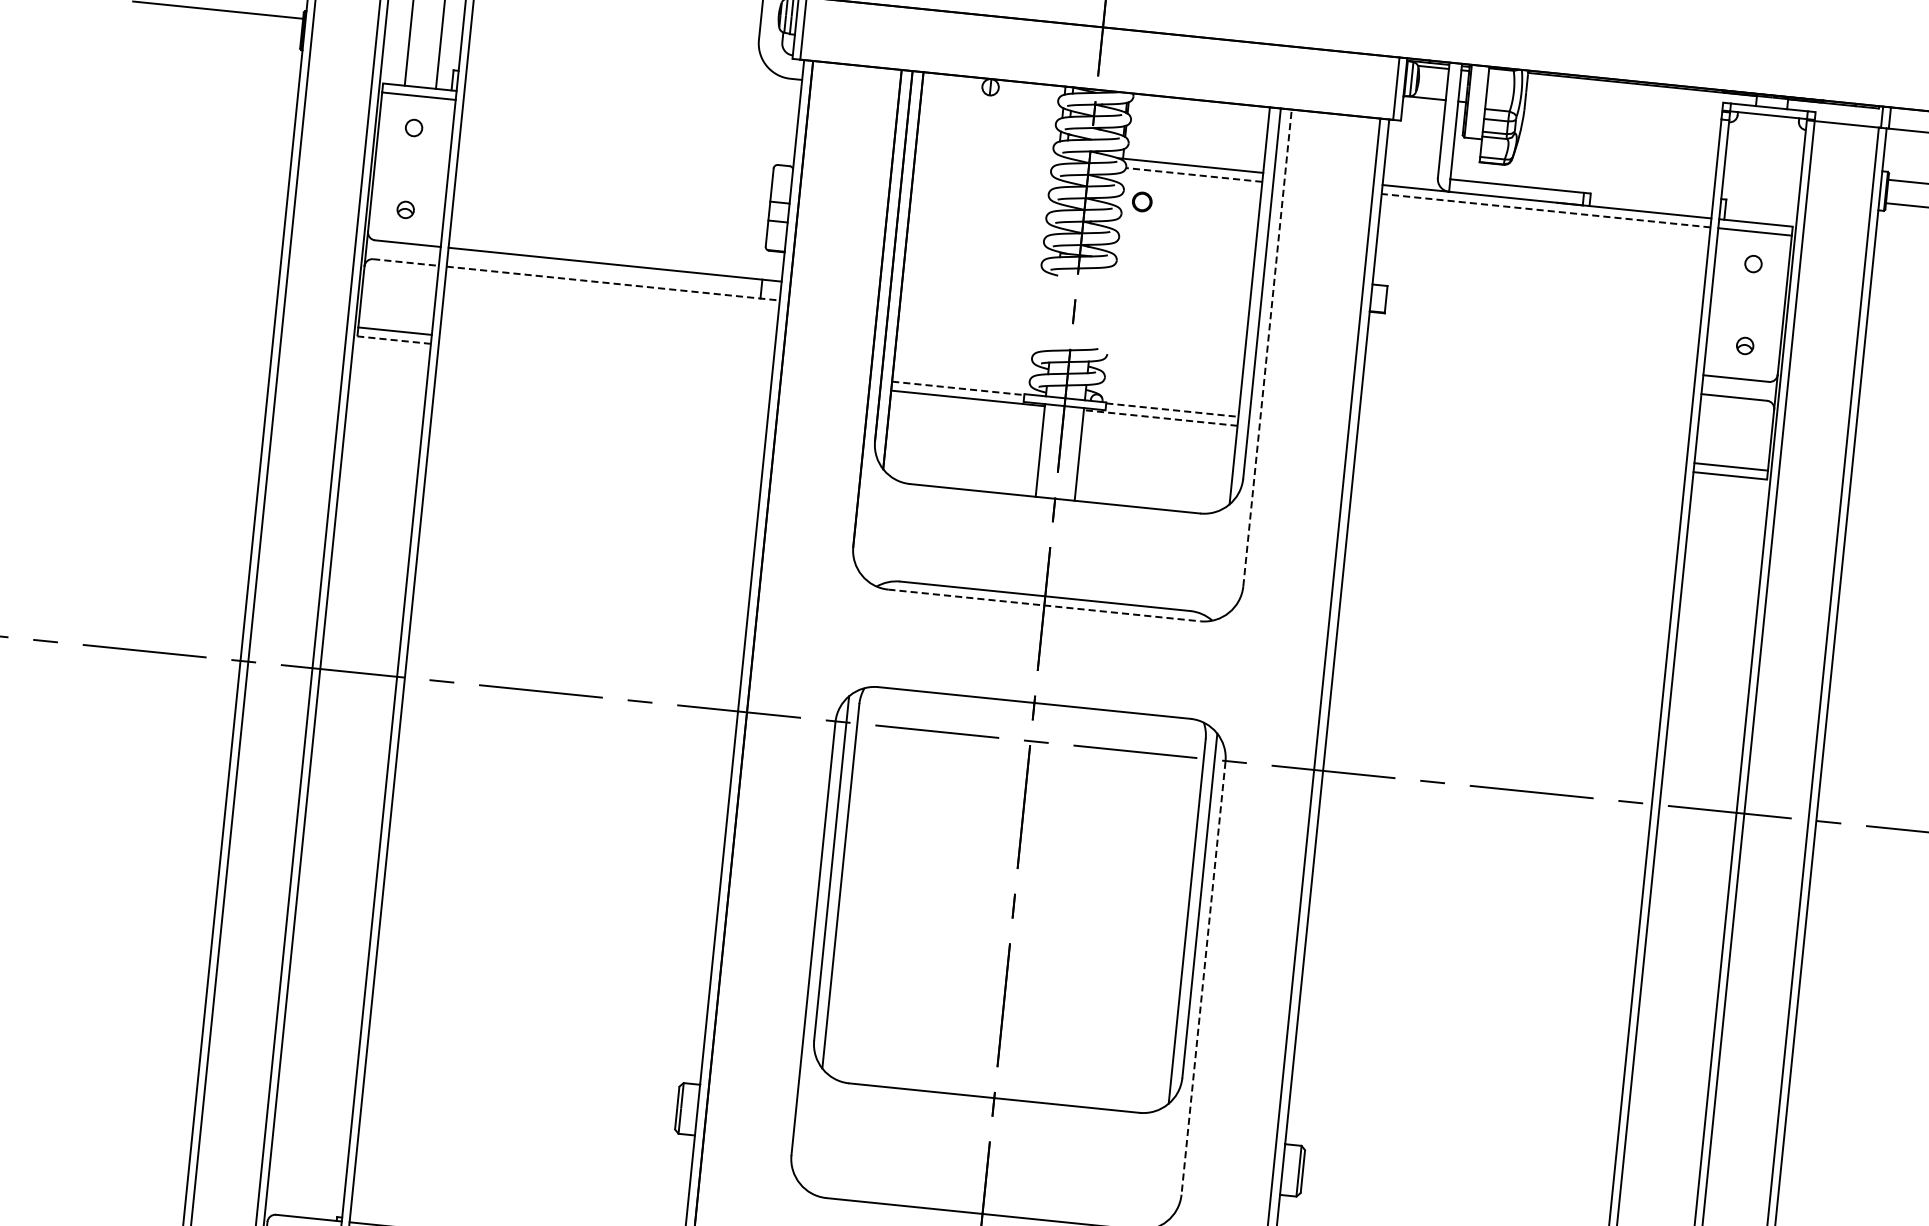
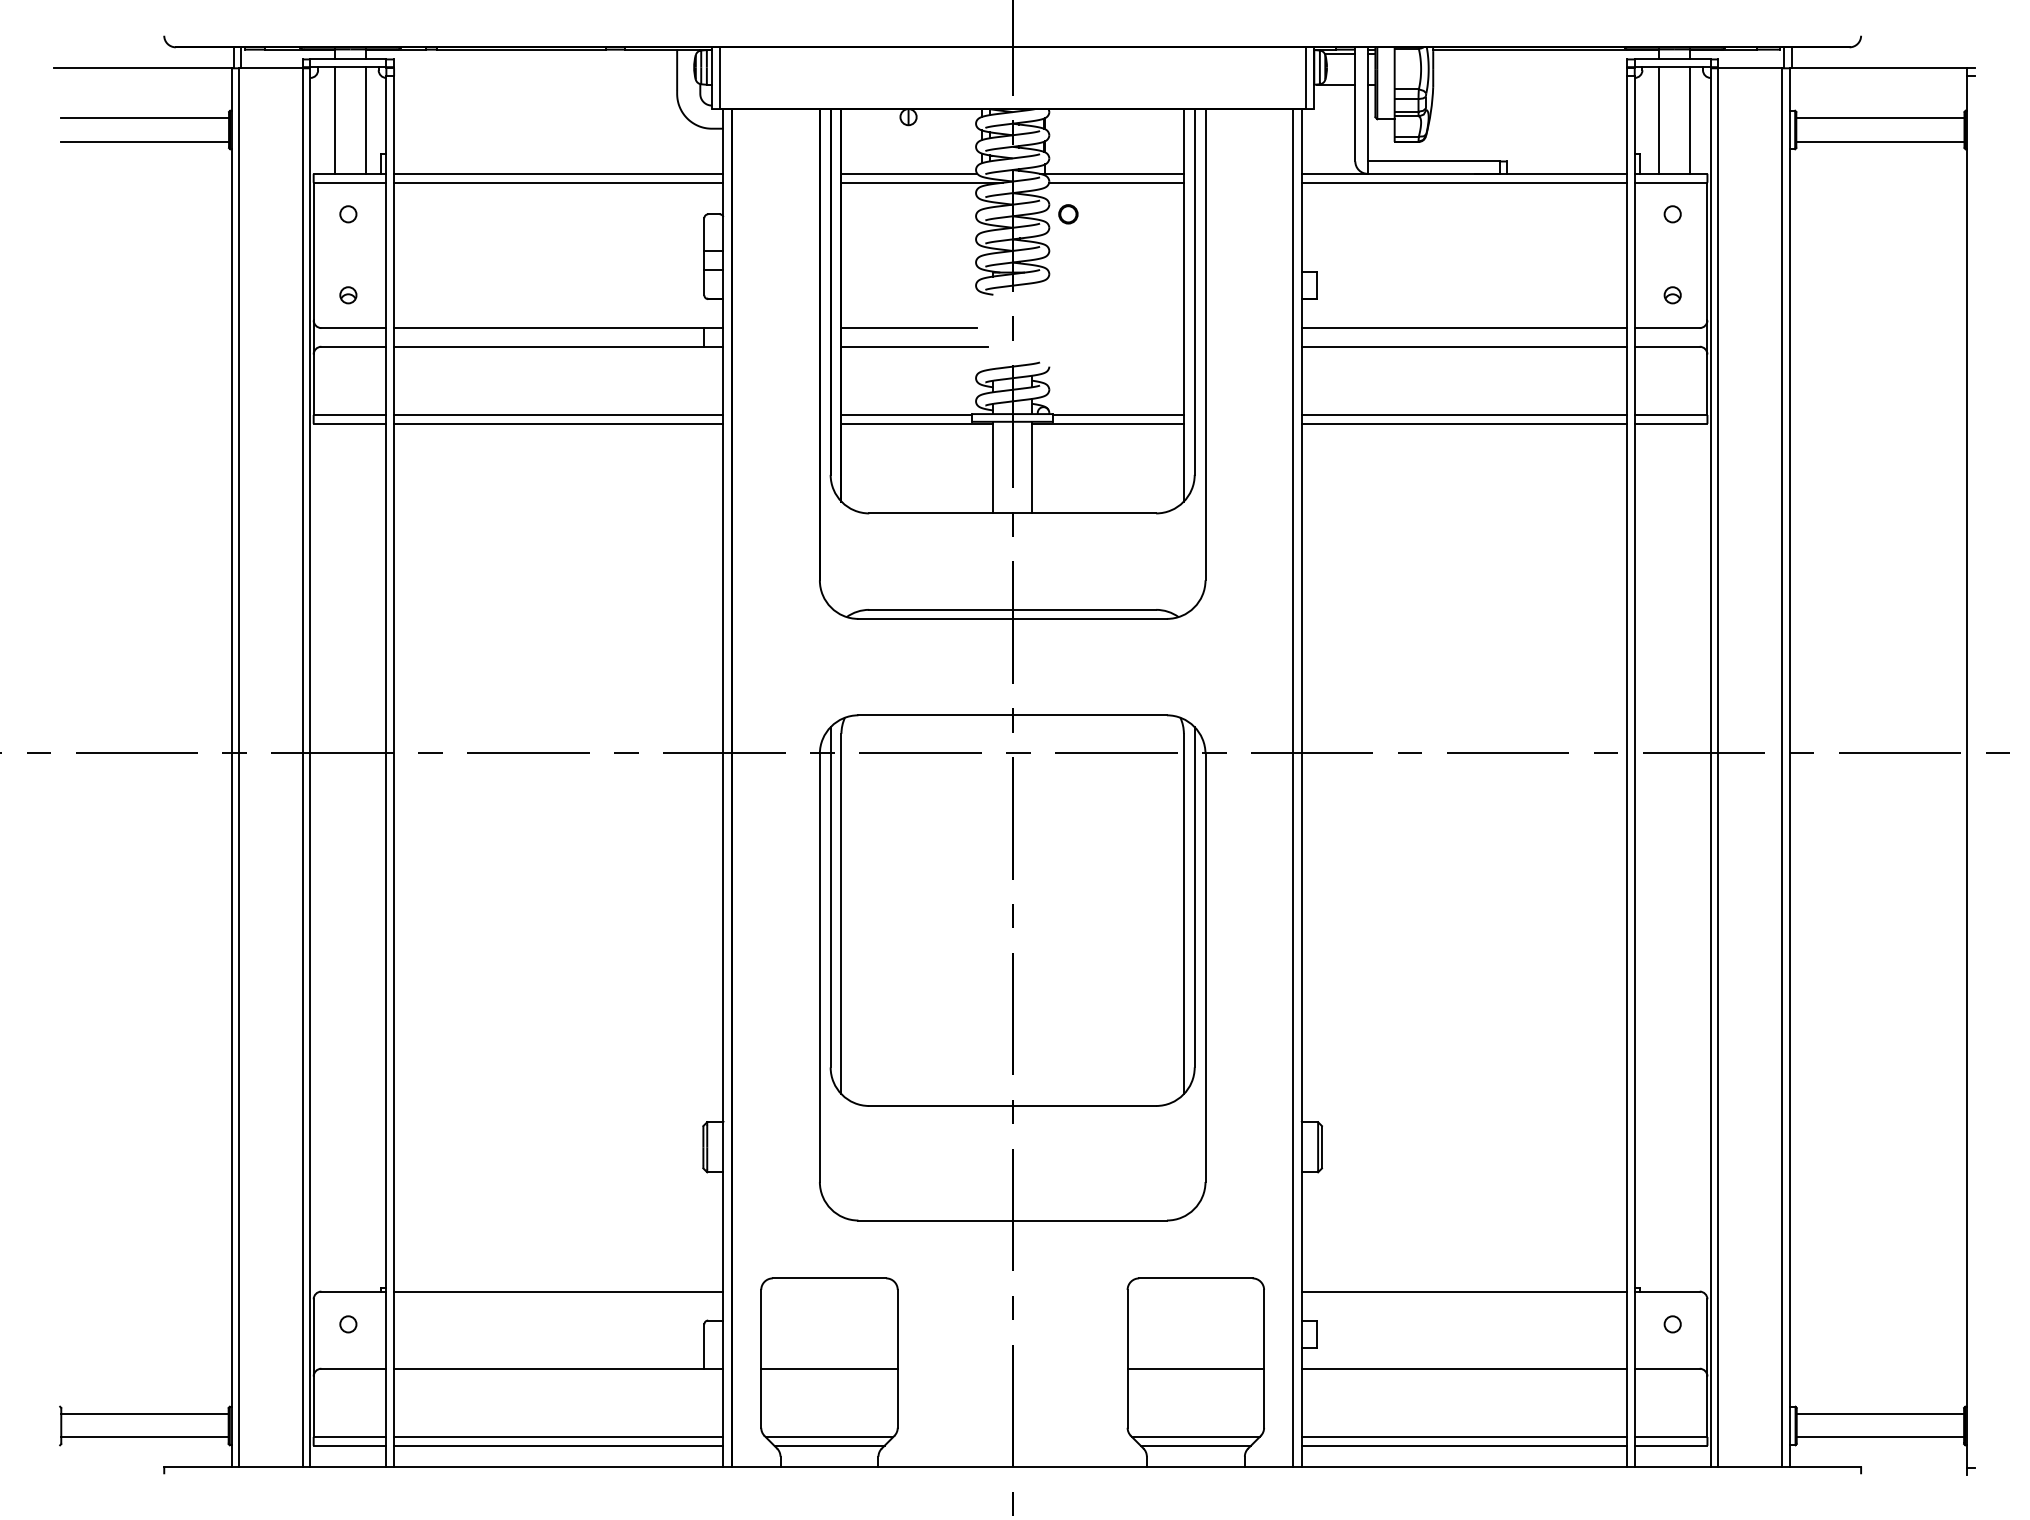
line: (215, 33) -> (144, 141), added
line: (630, 108) -> (558, 173), added
line: (629, 117) -> (558, 182), added
line: (985, 144) -> (909, 173), added
line: (997, 154) -> (922, 182), added
line: (1749, 167) -> (1659, 120), added
line: (1781, 171) -> (1690, 120), added
line: (1194, 174) -> (1116, 182), dashed -> solid
line: (1546, 210) -> (1464, 182), dashed -> solid
line: (406, 262) -> (354, 346), dashed -> solid
line: (612, 283) -> (558, 346), dashed -> solid
line: (969, 301) -> (909, 328), added
line: (973, 319) -> (914, 346), added
line: (393, 339) -> (349, 423), dashed -> solid
line: (1267, 347) -> (1205, 344), dashed -> solid
line: (605, 353) -> (558, 415), added
line: (1531, 358) -> (1464, 328), added
line: (605, 361) -> (558, 423), added
line: (1529, 376) -> (1464, 346), added
line: (958, 388) -> (907, 415), dashed -> solid
line: (1173, 410) -> (1119, 415), dashed -> solid
line: (1160, 417) -> (1107, 423), dashed -> solid
line: (1522, 446) -> (1464, 415), added
line: (1521, 454) -> (1464, 423), added
line: (1045, 605) -> (1013, 618), dashed -> solid
line: (1203, 978) -> (1205, 968), dashed -> solid

